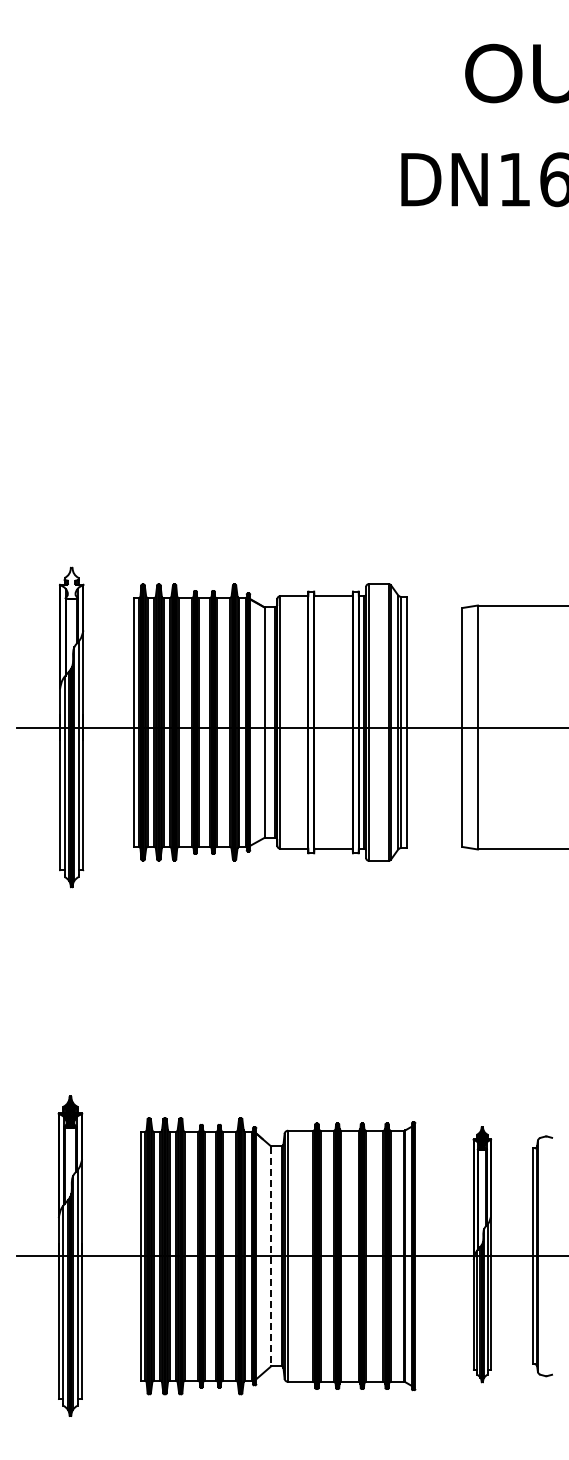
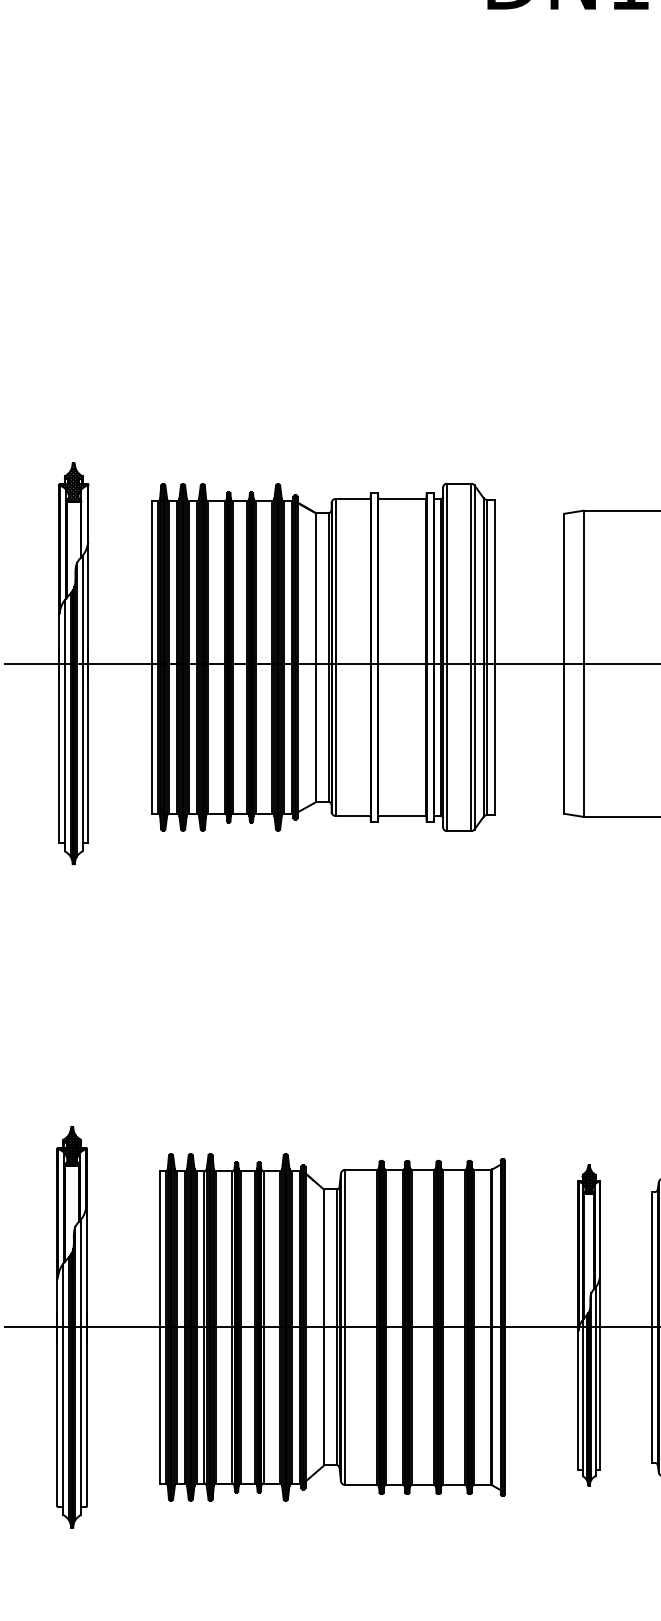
hatch: (71, 583) -> (73, 483), added
line: (271, 1256) -> (324, 1327), dashed -> solid

